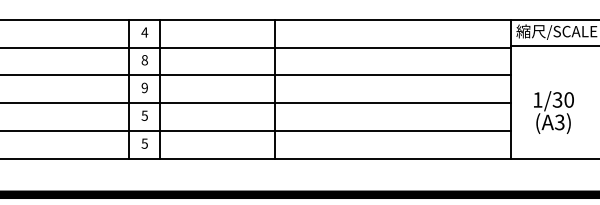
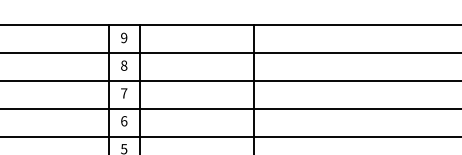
text: (144, 32) -> (123, 37), 4 -> 9
text: (144, 87) -> (123, 92), 9 -> 7
text: (144, 115) -> (123, 120), 5 -> 6

